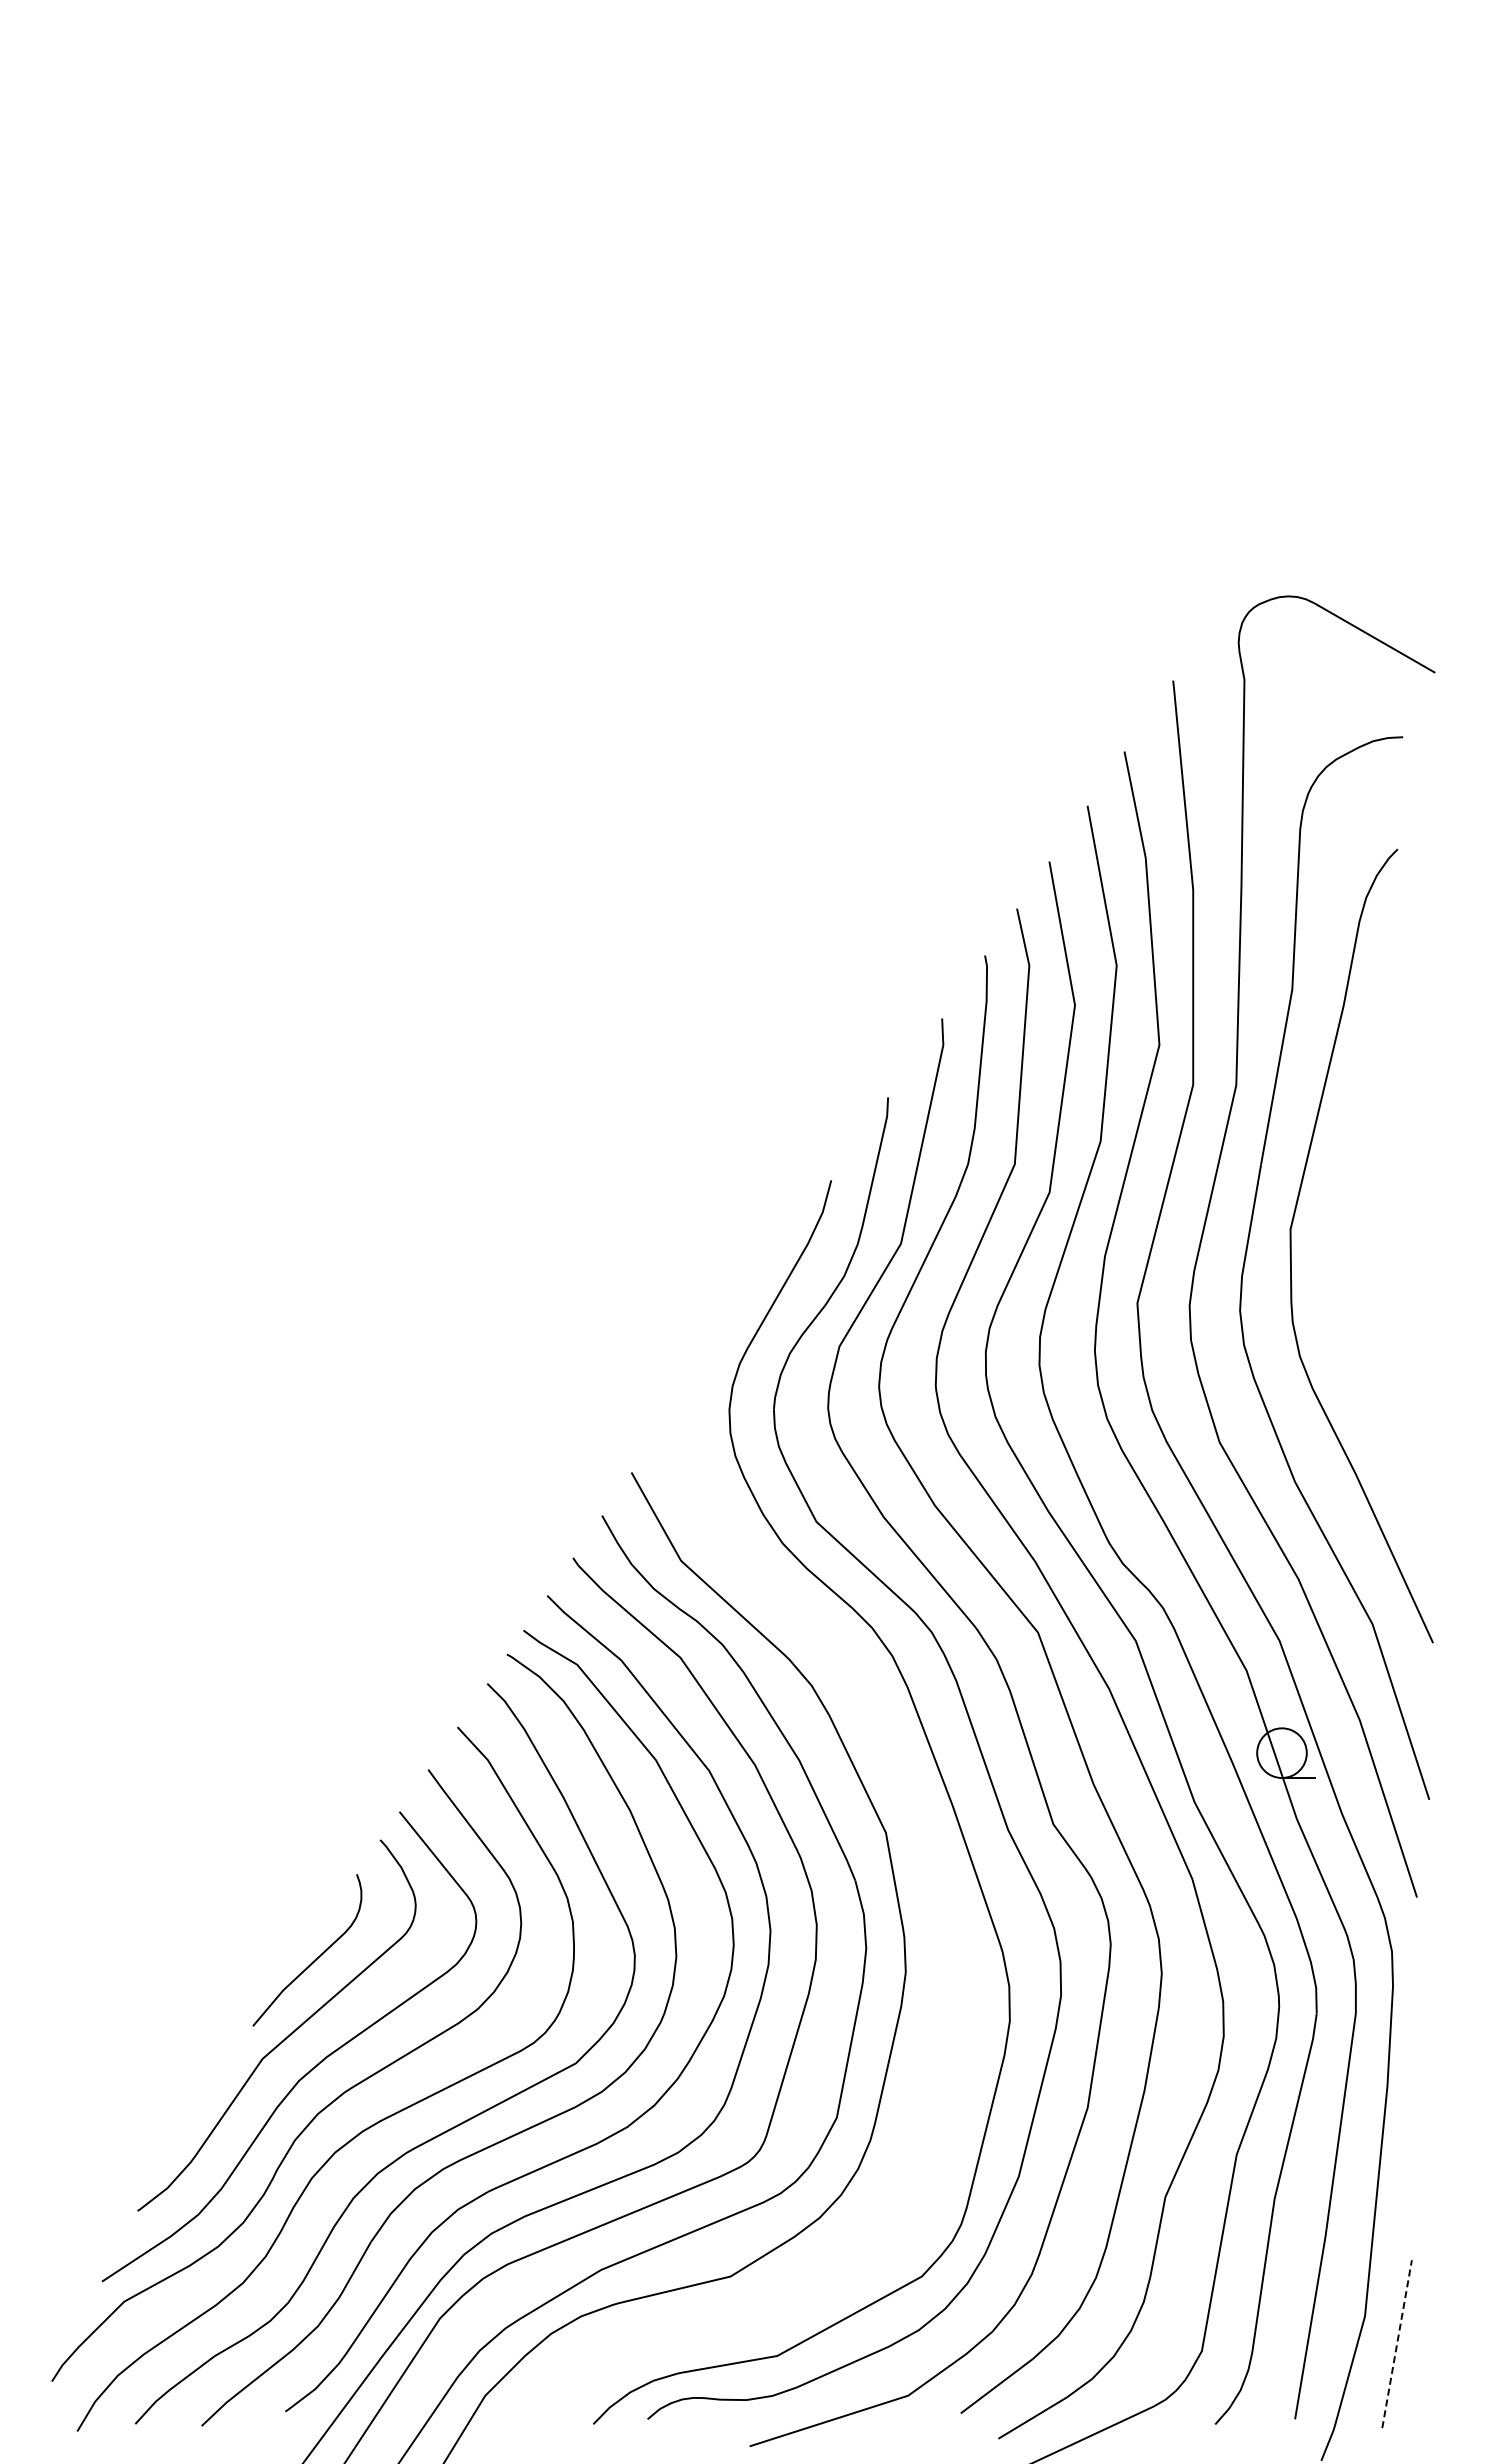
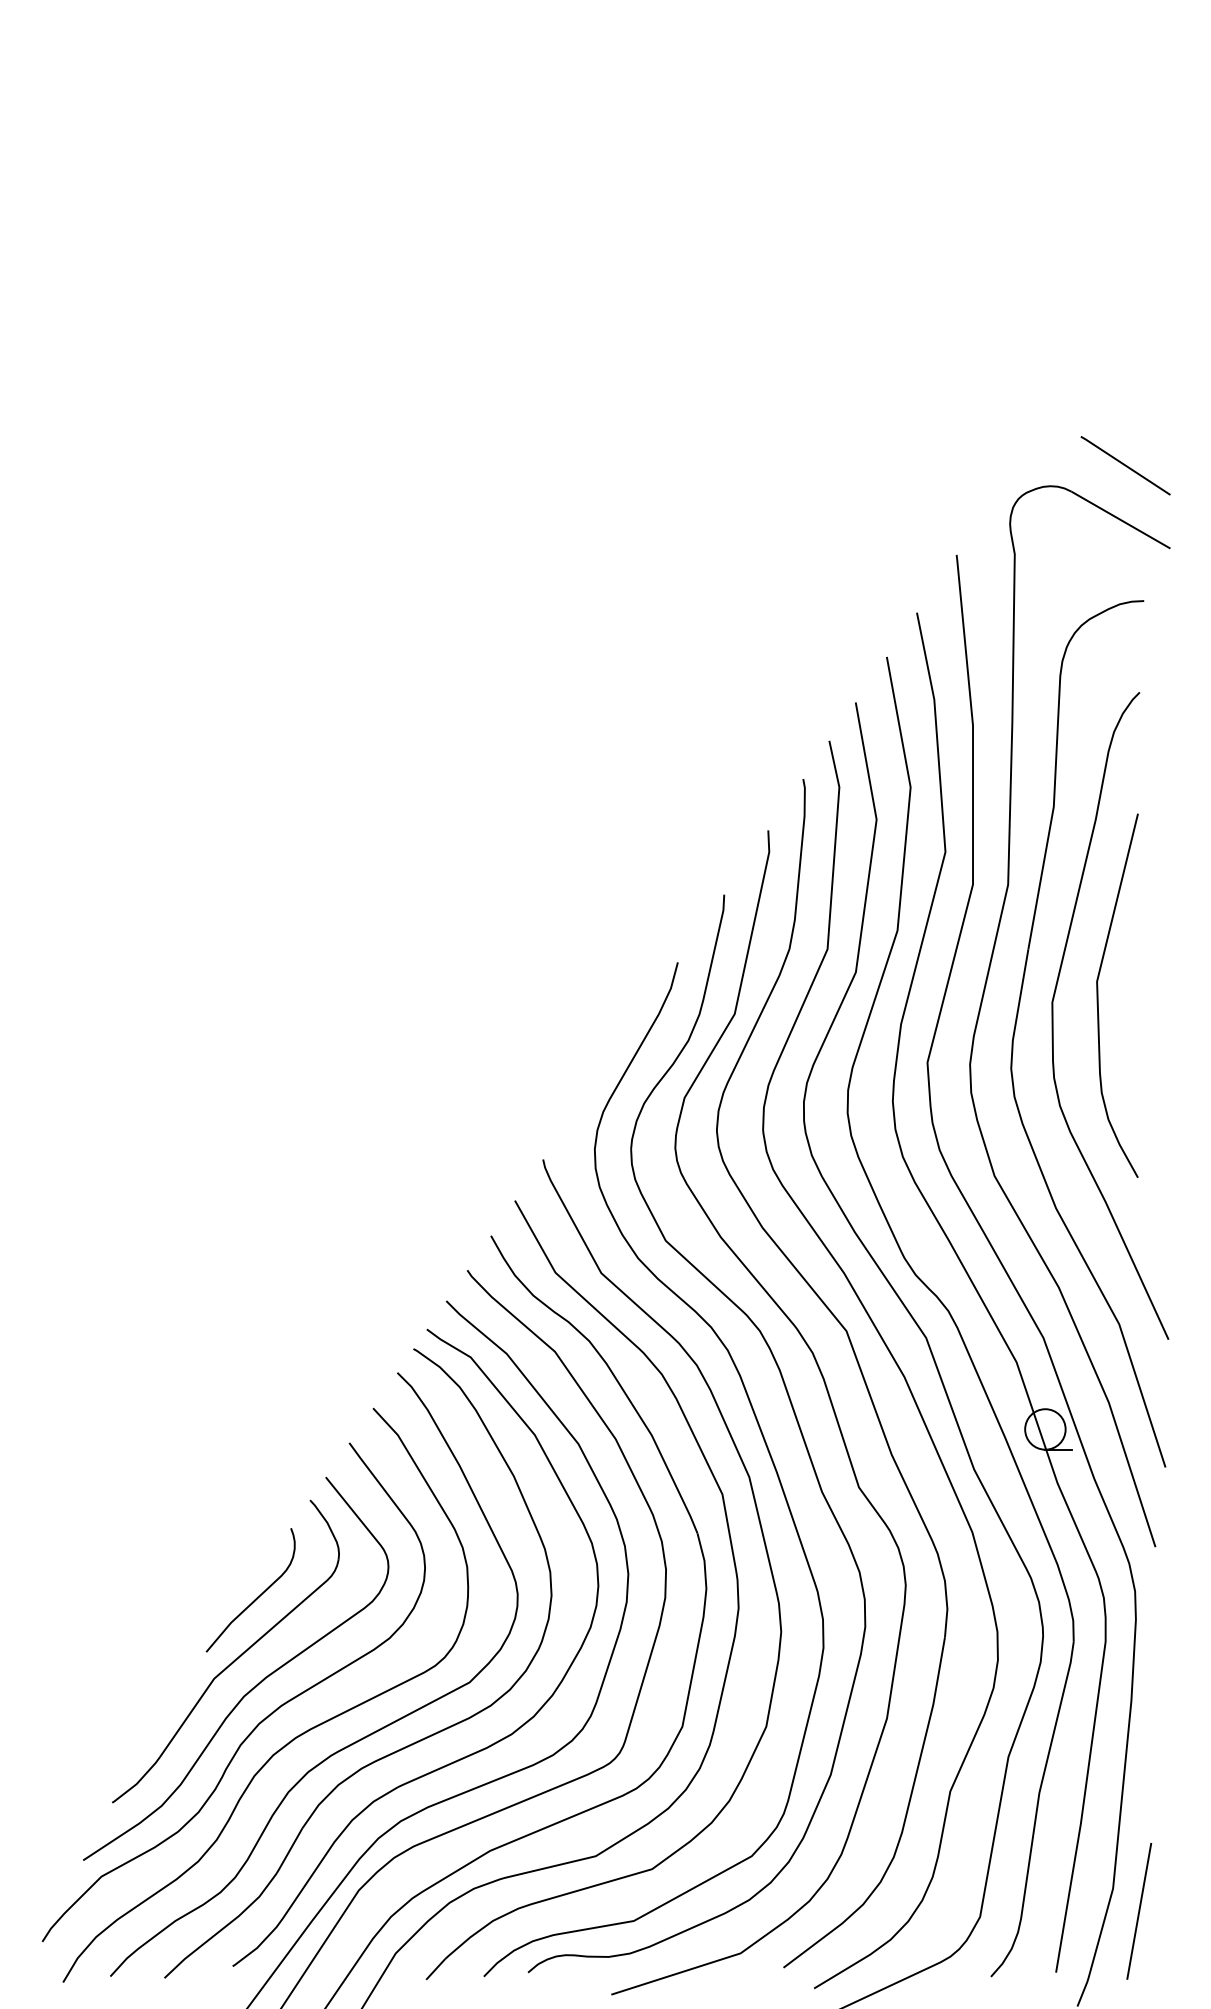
line: (1380, 571) -> (1125, 465), added
curve: (1346, 1221) -> (1098, 995), added
part: (933, 1878) -> (761, 1531), added
line: (1397, 2343) -> (1139, 1910), dashed -> solid

